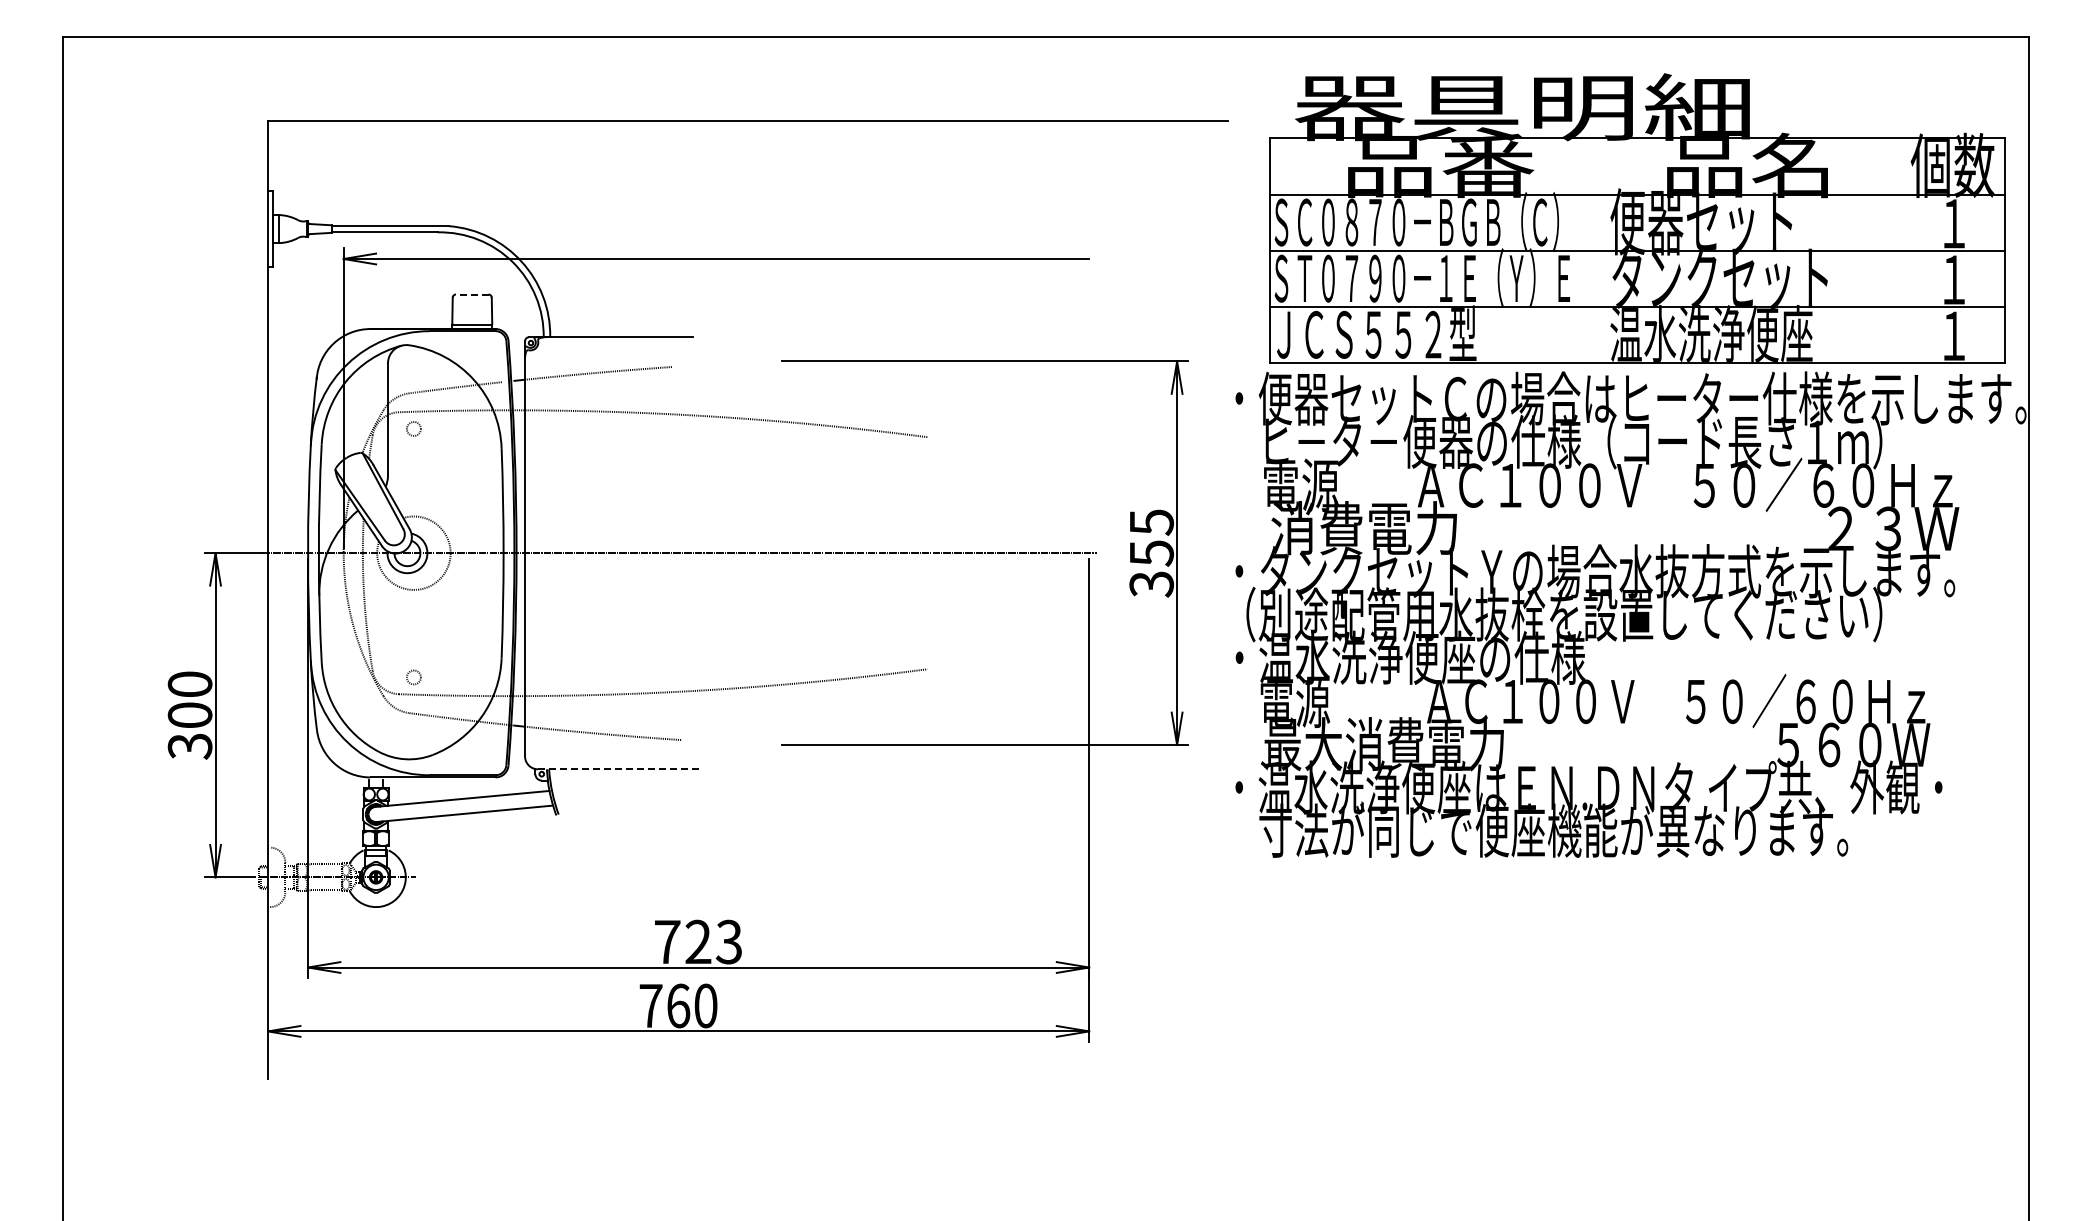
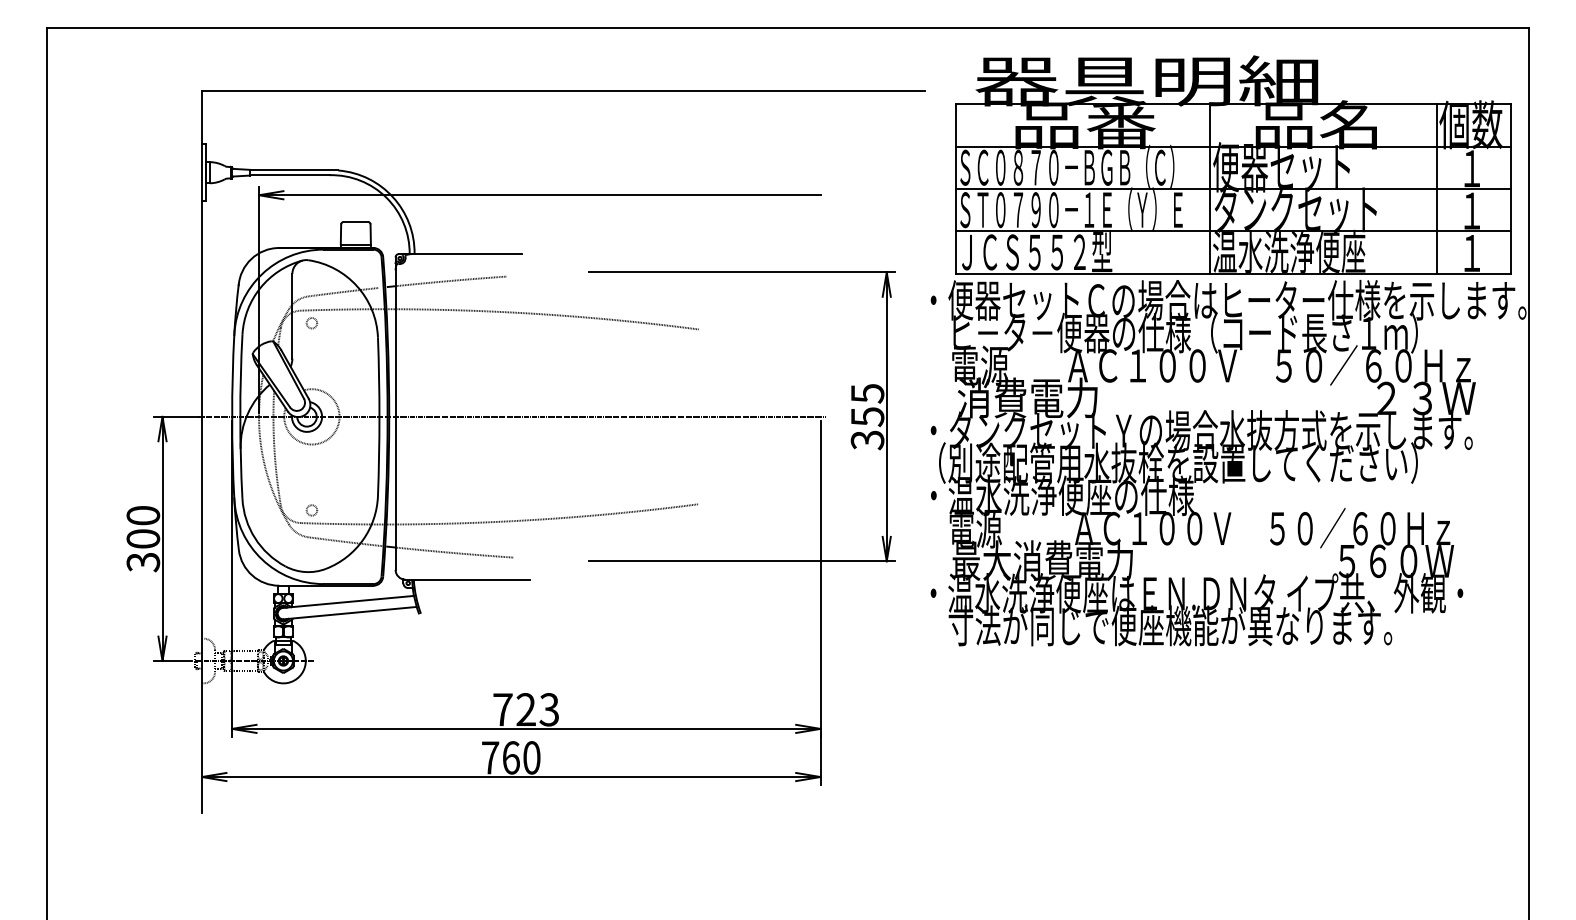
line: (1605, 250) -> (1209, 188), added
line: (1908, 250) -> (1437, 188), added
line: (471, 294) -> (355, 221), dashed -> solid
line: (620, 769) -> (467, 579), dashed -> solid

